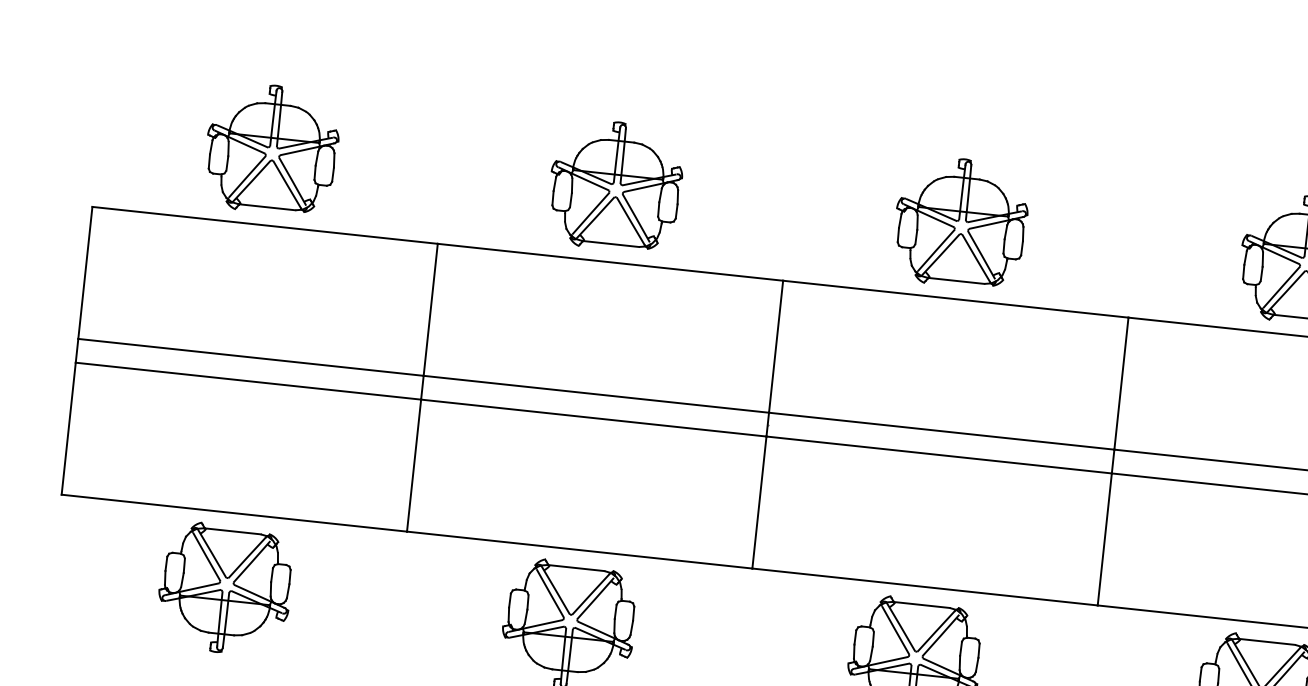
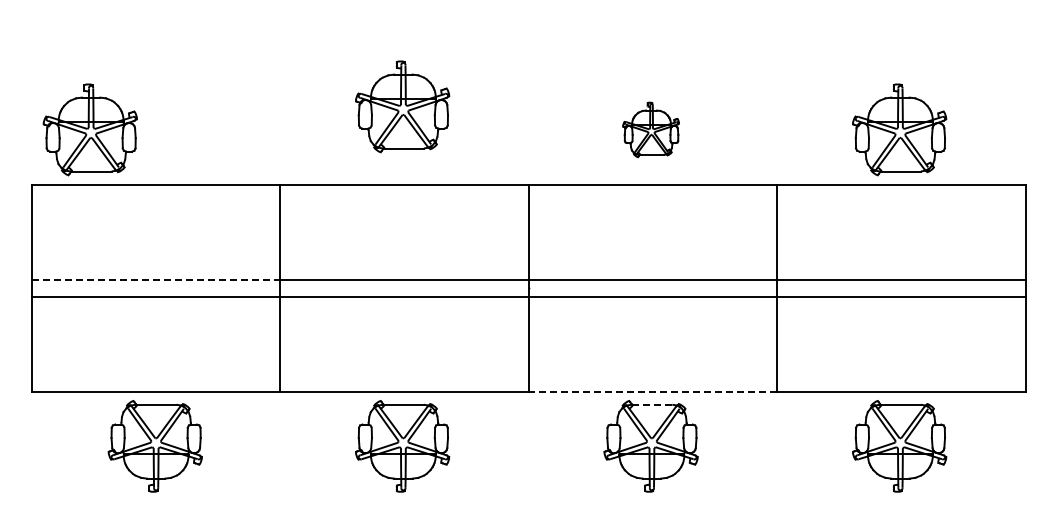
part: (270, 148) -> (89, 129), moved
part: (615, 185) -> (402, 106), moved
part: (960, 222) -> (650, 129), size x0.6
line: (251, 357) -> (156, 279), solid -> dashed
line: (924, 586) -> (652, 391), solid -> dashed
line: (920, 604) -> (651, 404), solid -> dashed

